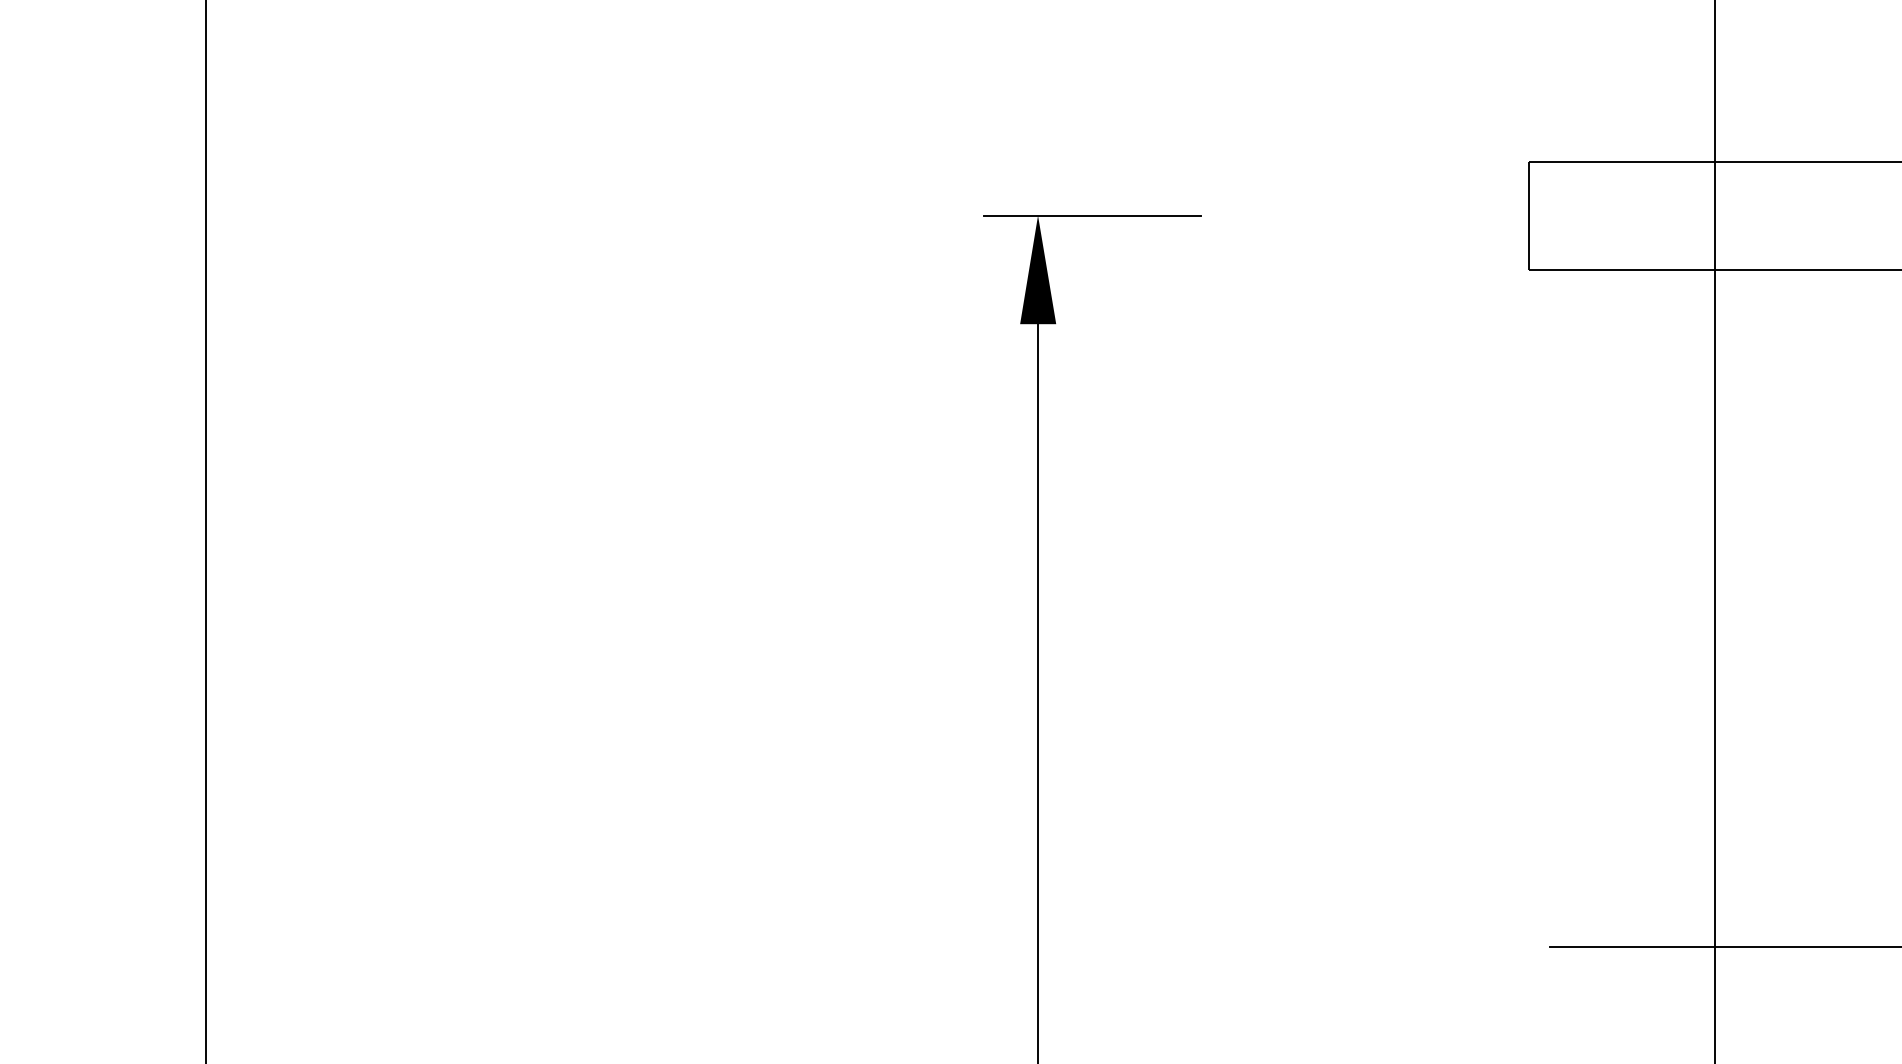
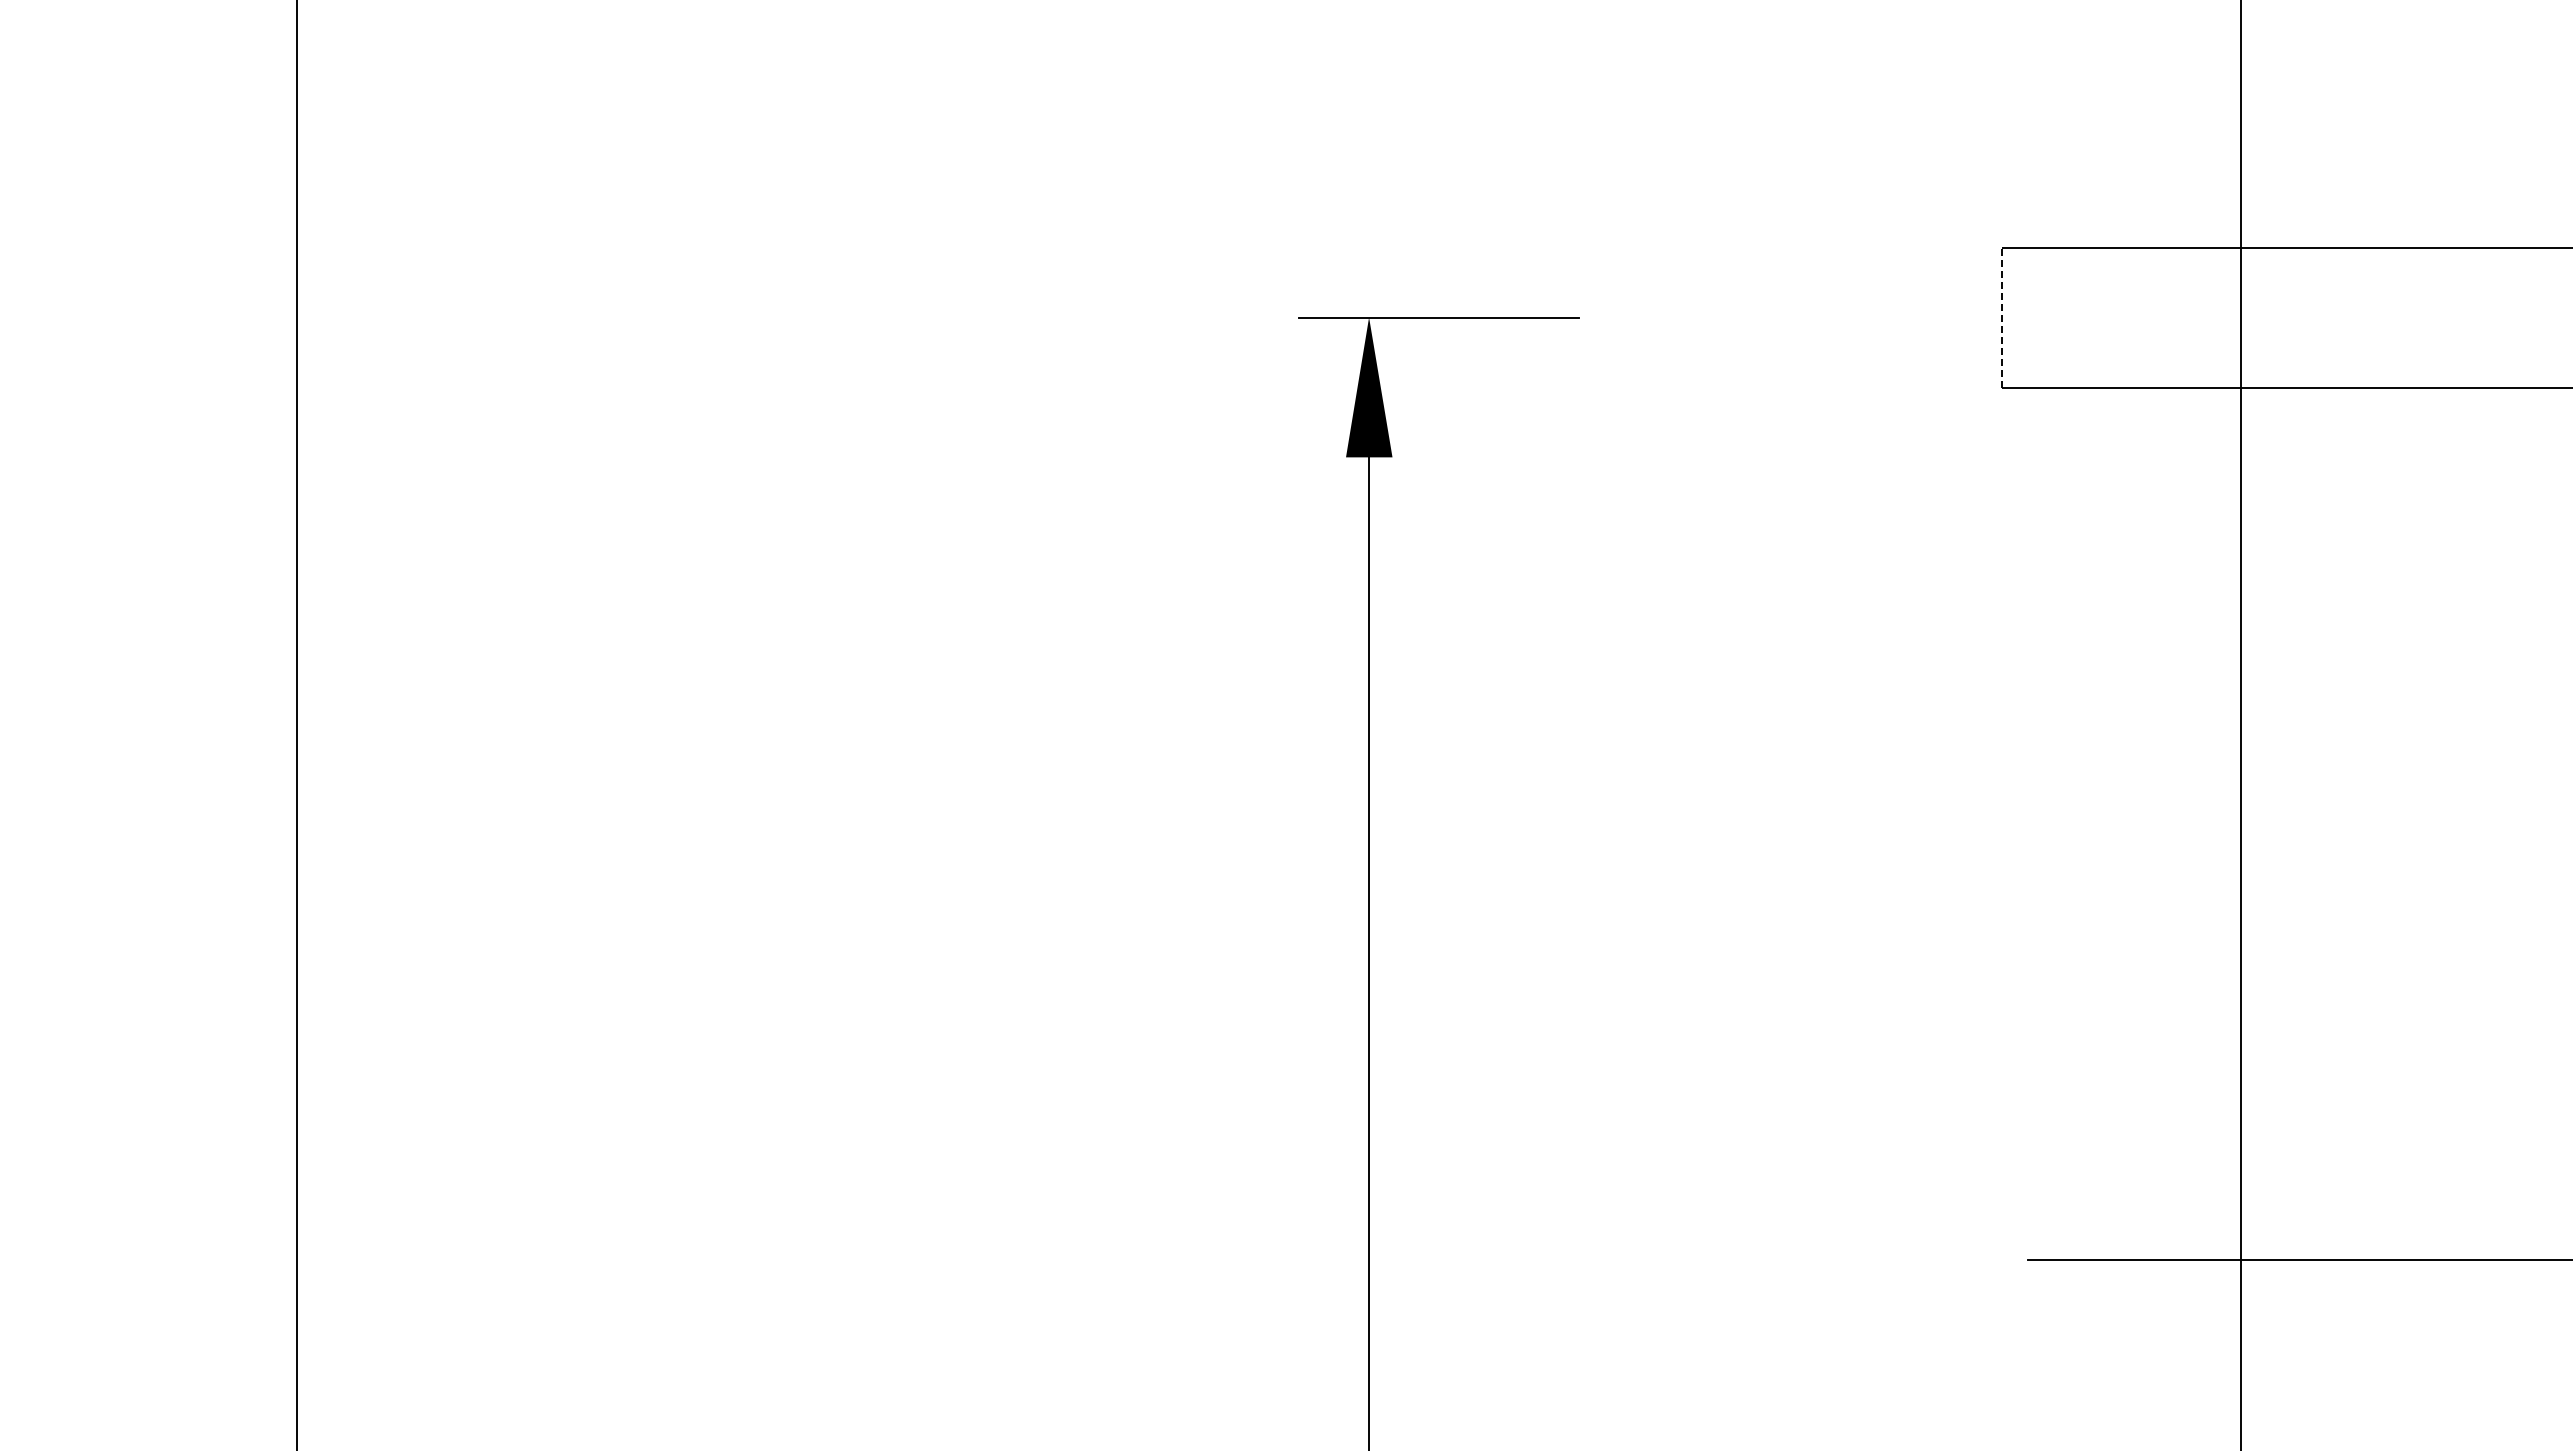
line: (1529, 215) -> (2001, 317), solid -> dashed

